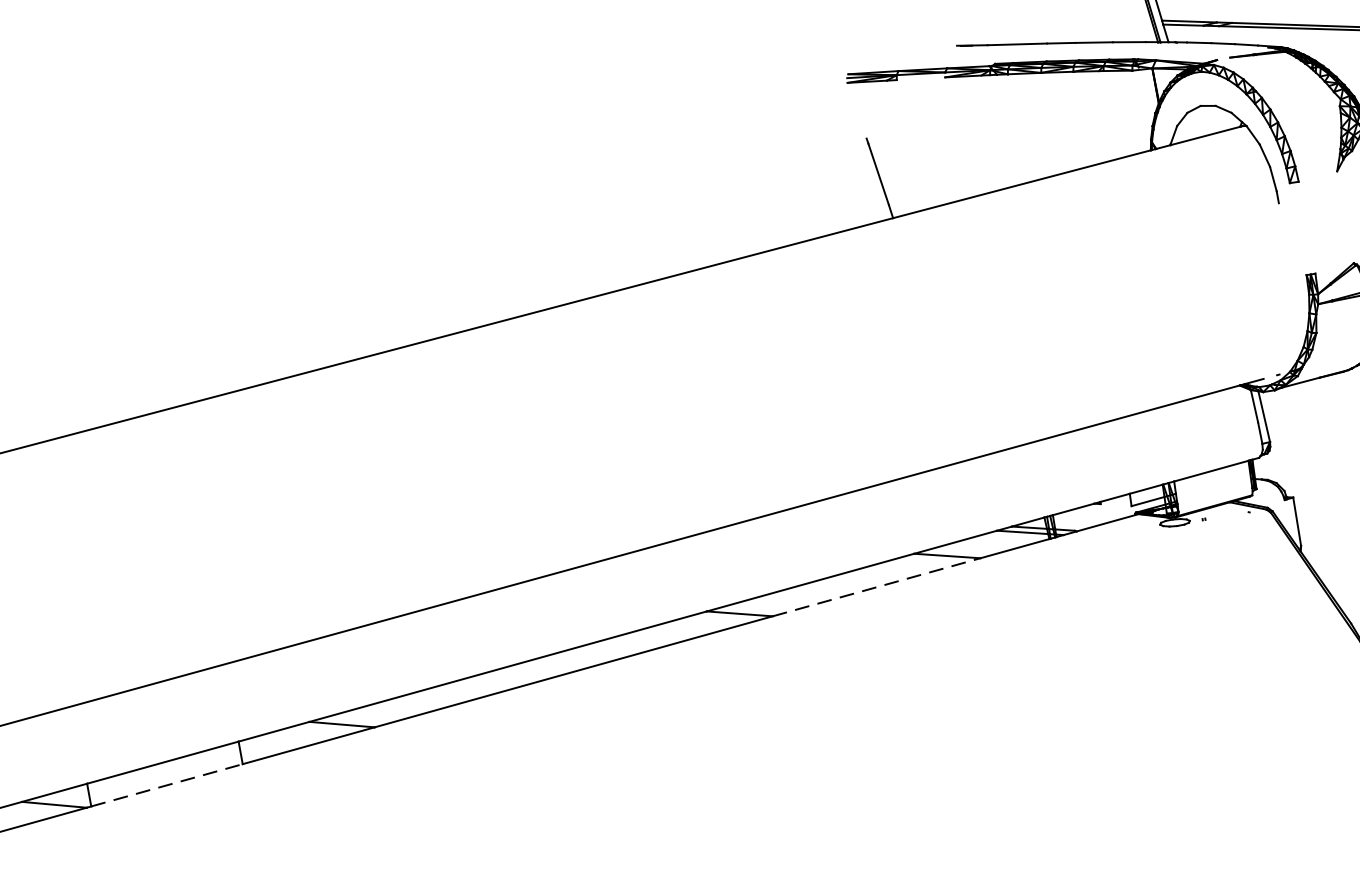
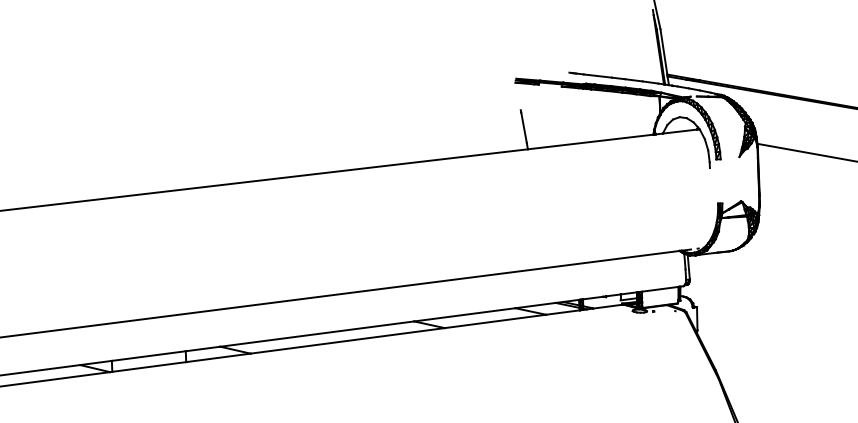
line: (876, 587) -> (495, 321), dashed -> solid
line: (167, 784) -> (149, 366), dashed -> solid

